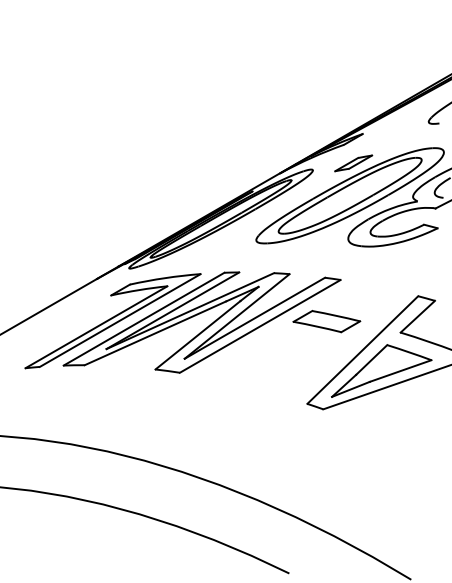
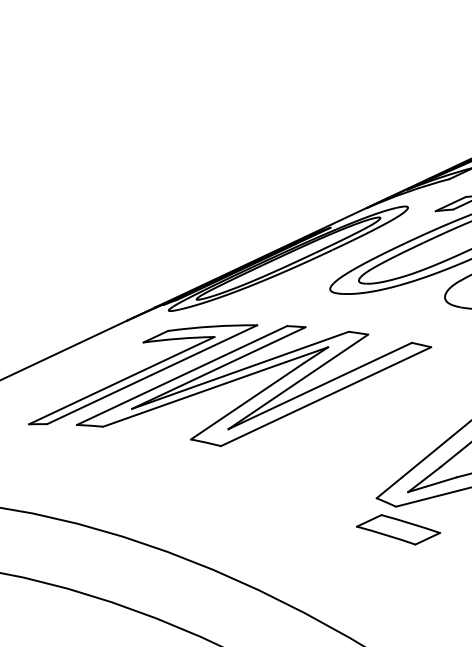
part: (326, 321) -> (398, 529), moved

